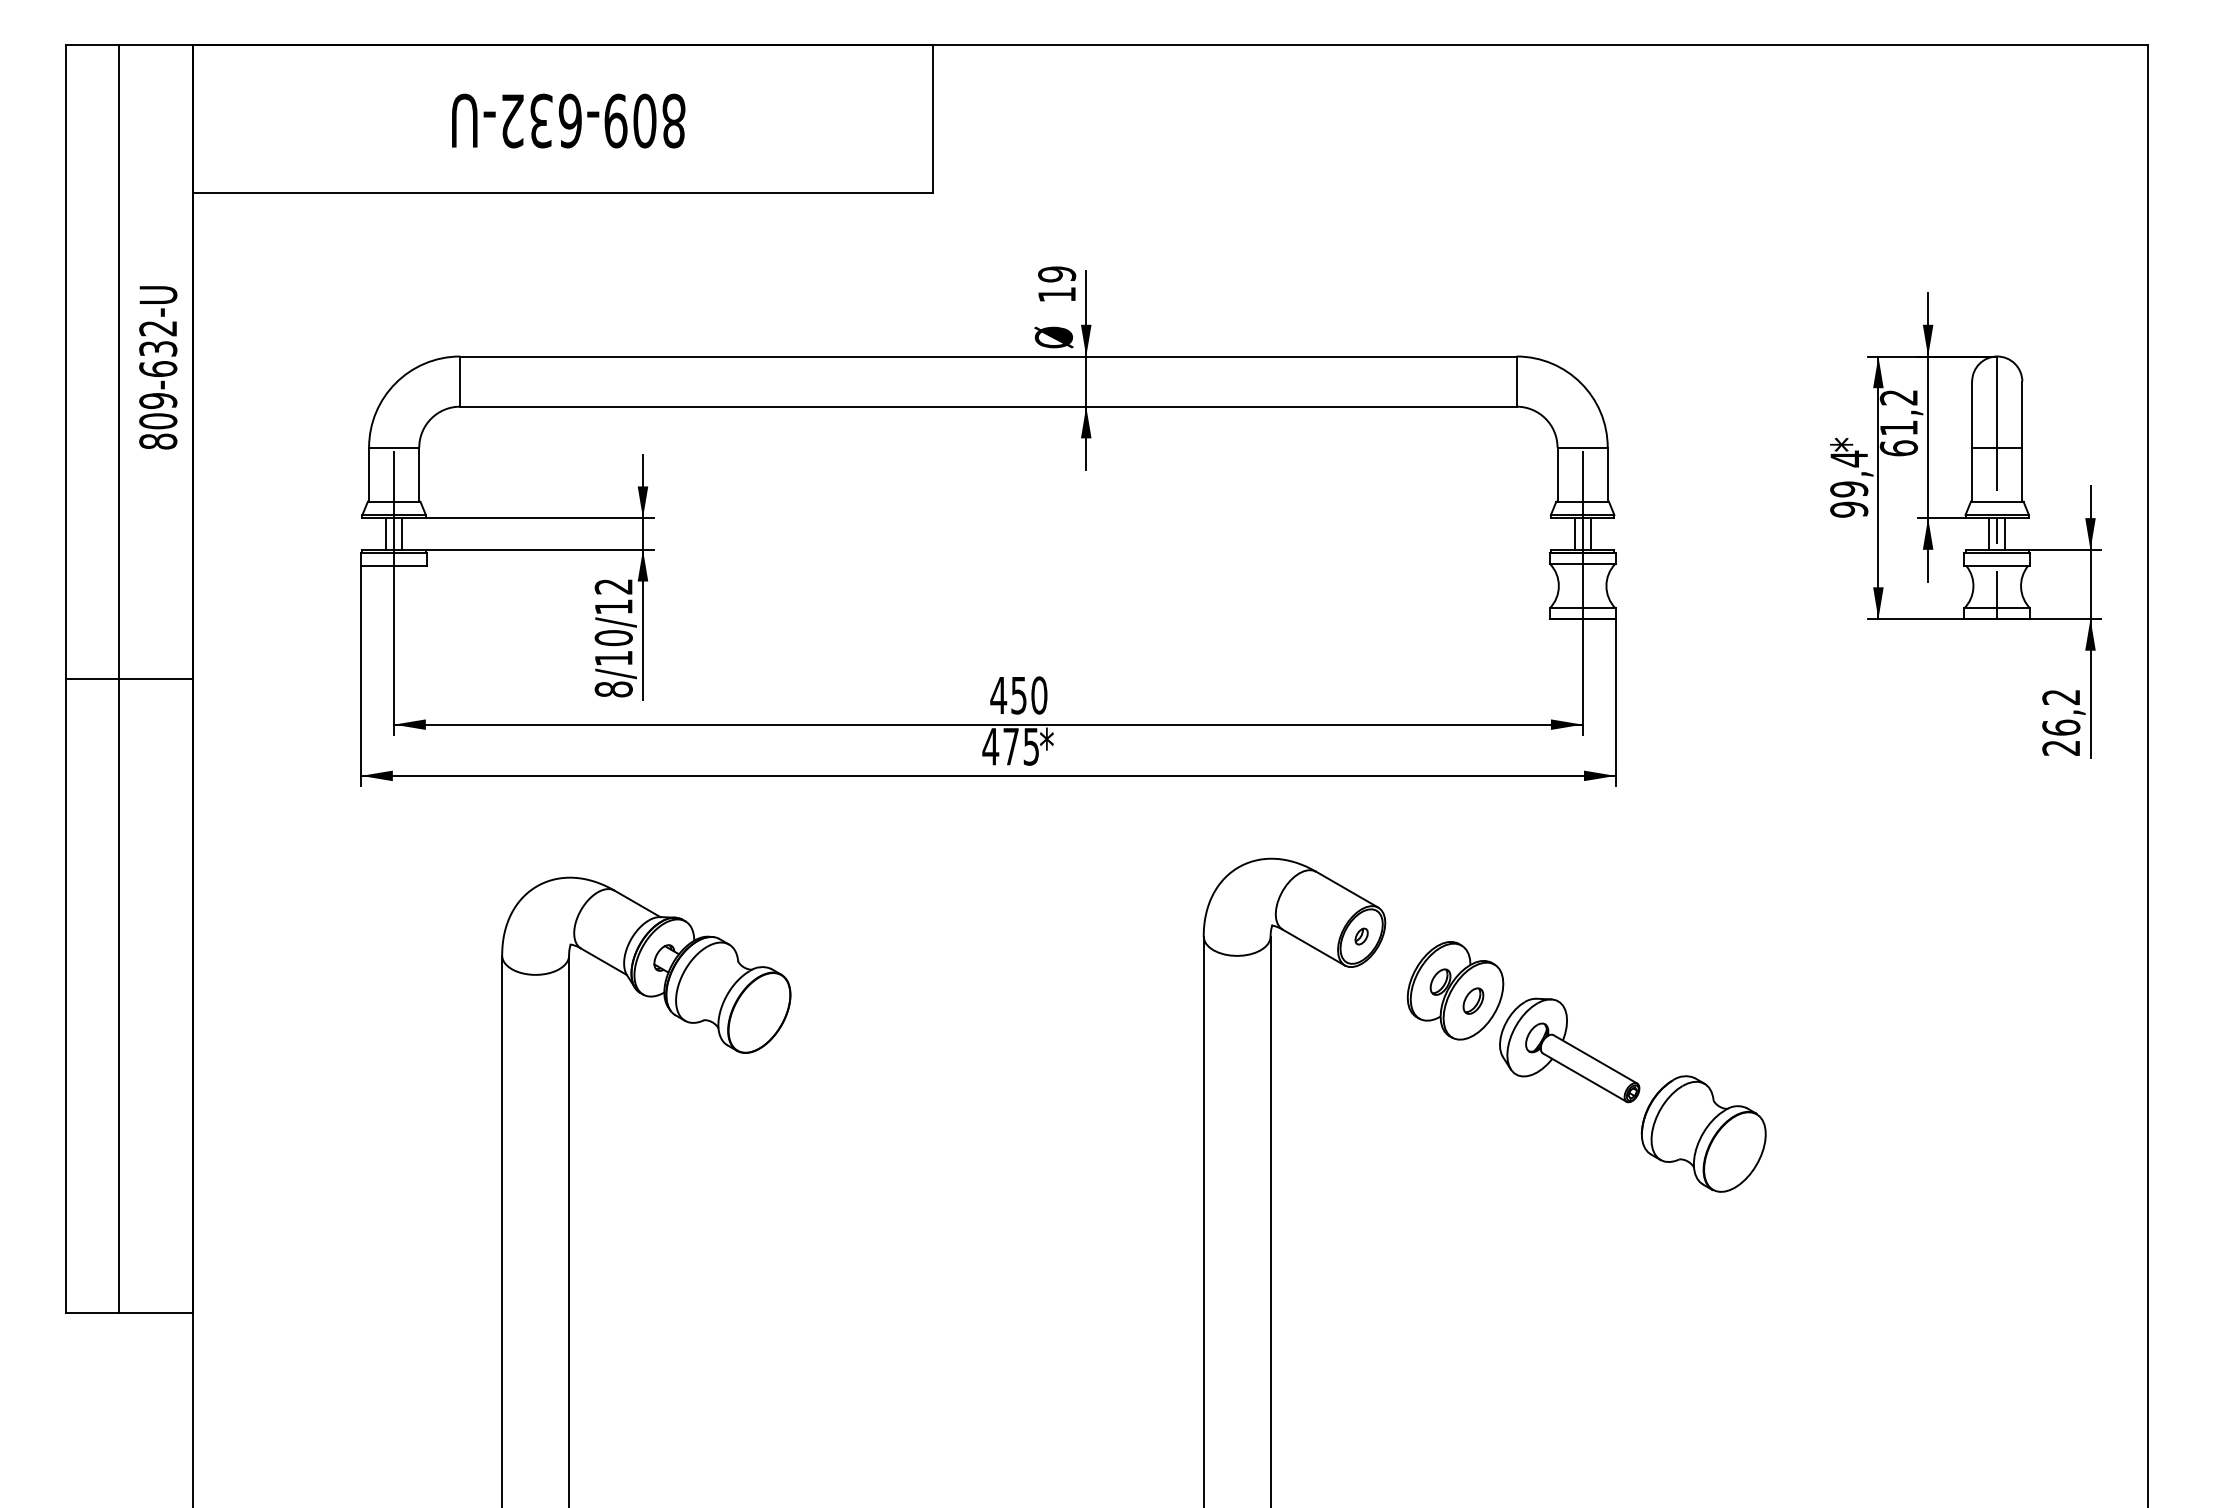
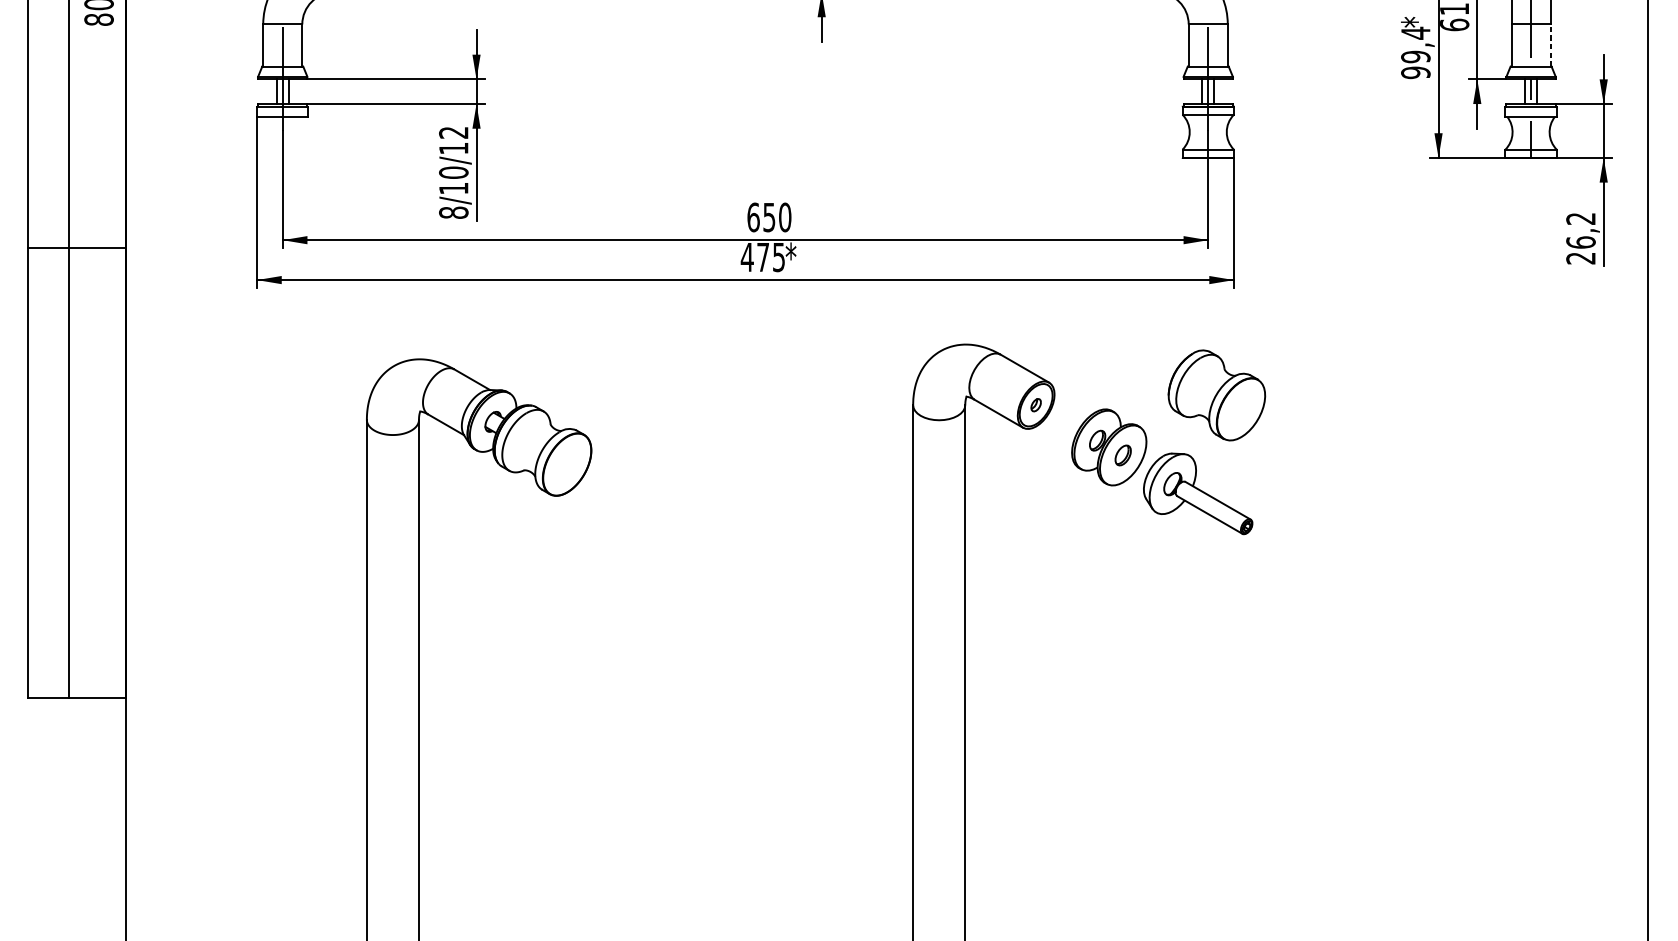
line: (2022, 474) -> (1550, 45), solid -> dashed
line: (129, 679) -> (76, 248), moved
text: (998, 695) -> (753, 217), 450 -> 650
part: (1703, 1133) -> (1216, 395), moved

